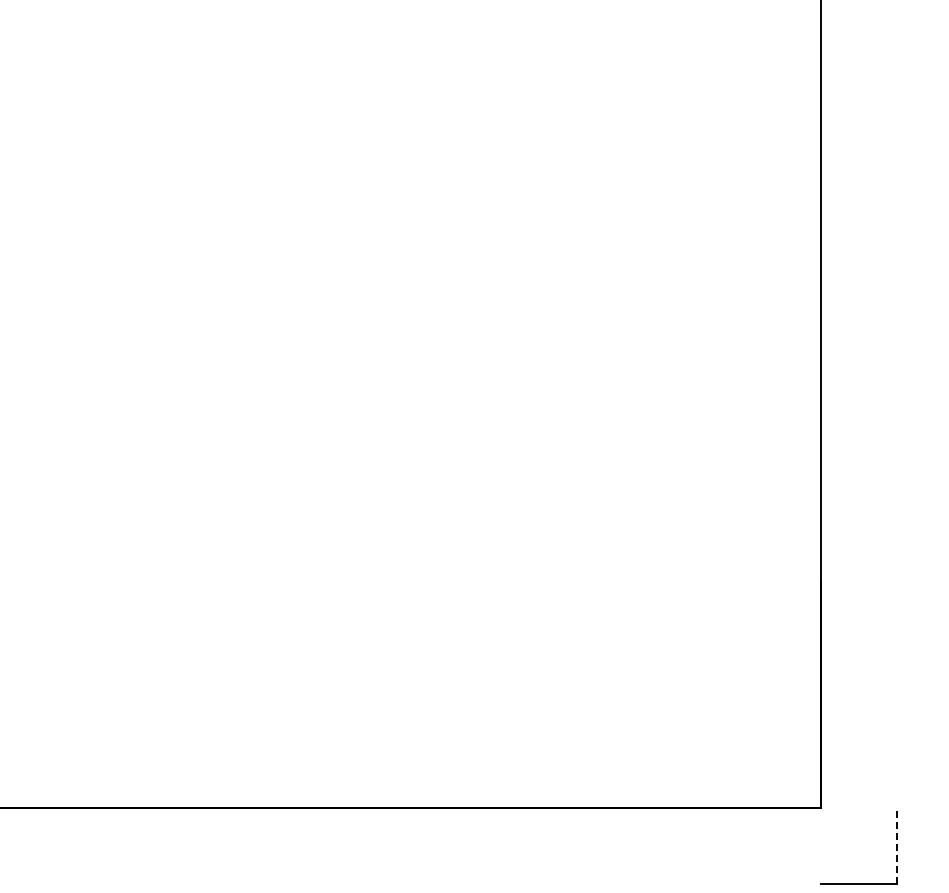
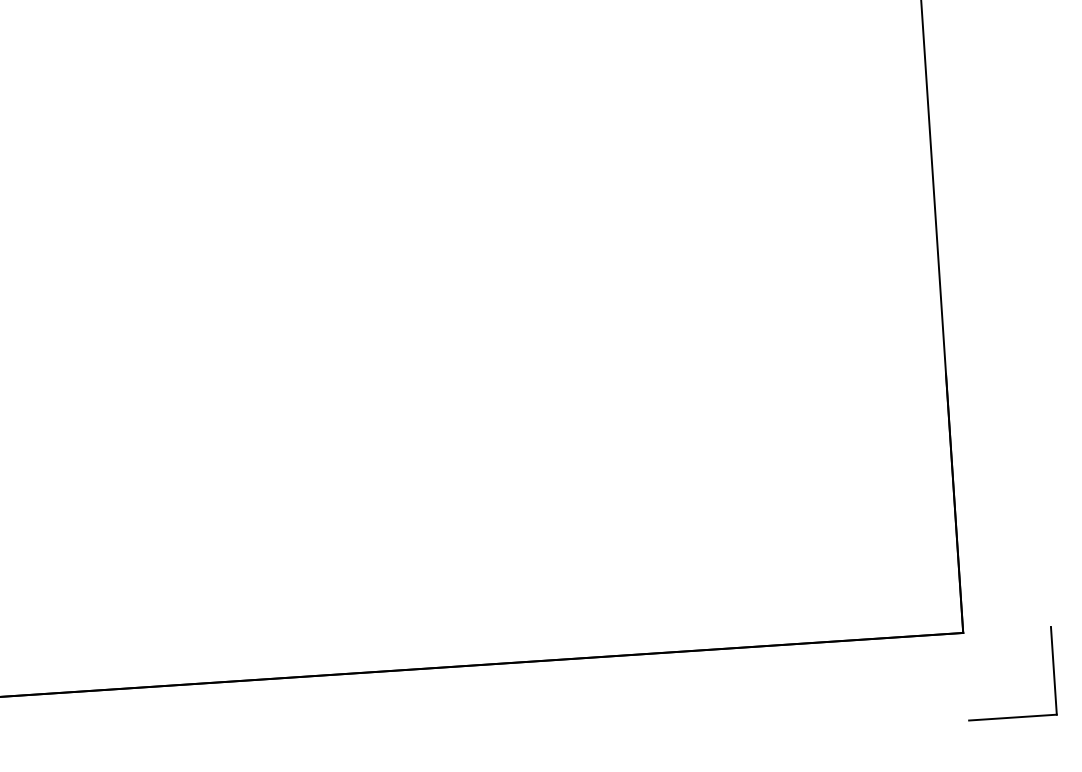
line: (897, 845) -> (1054, 670), dashed -> solid

